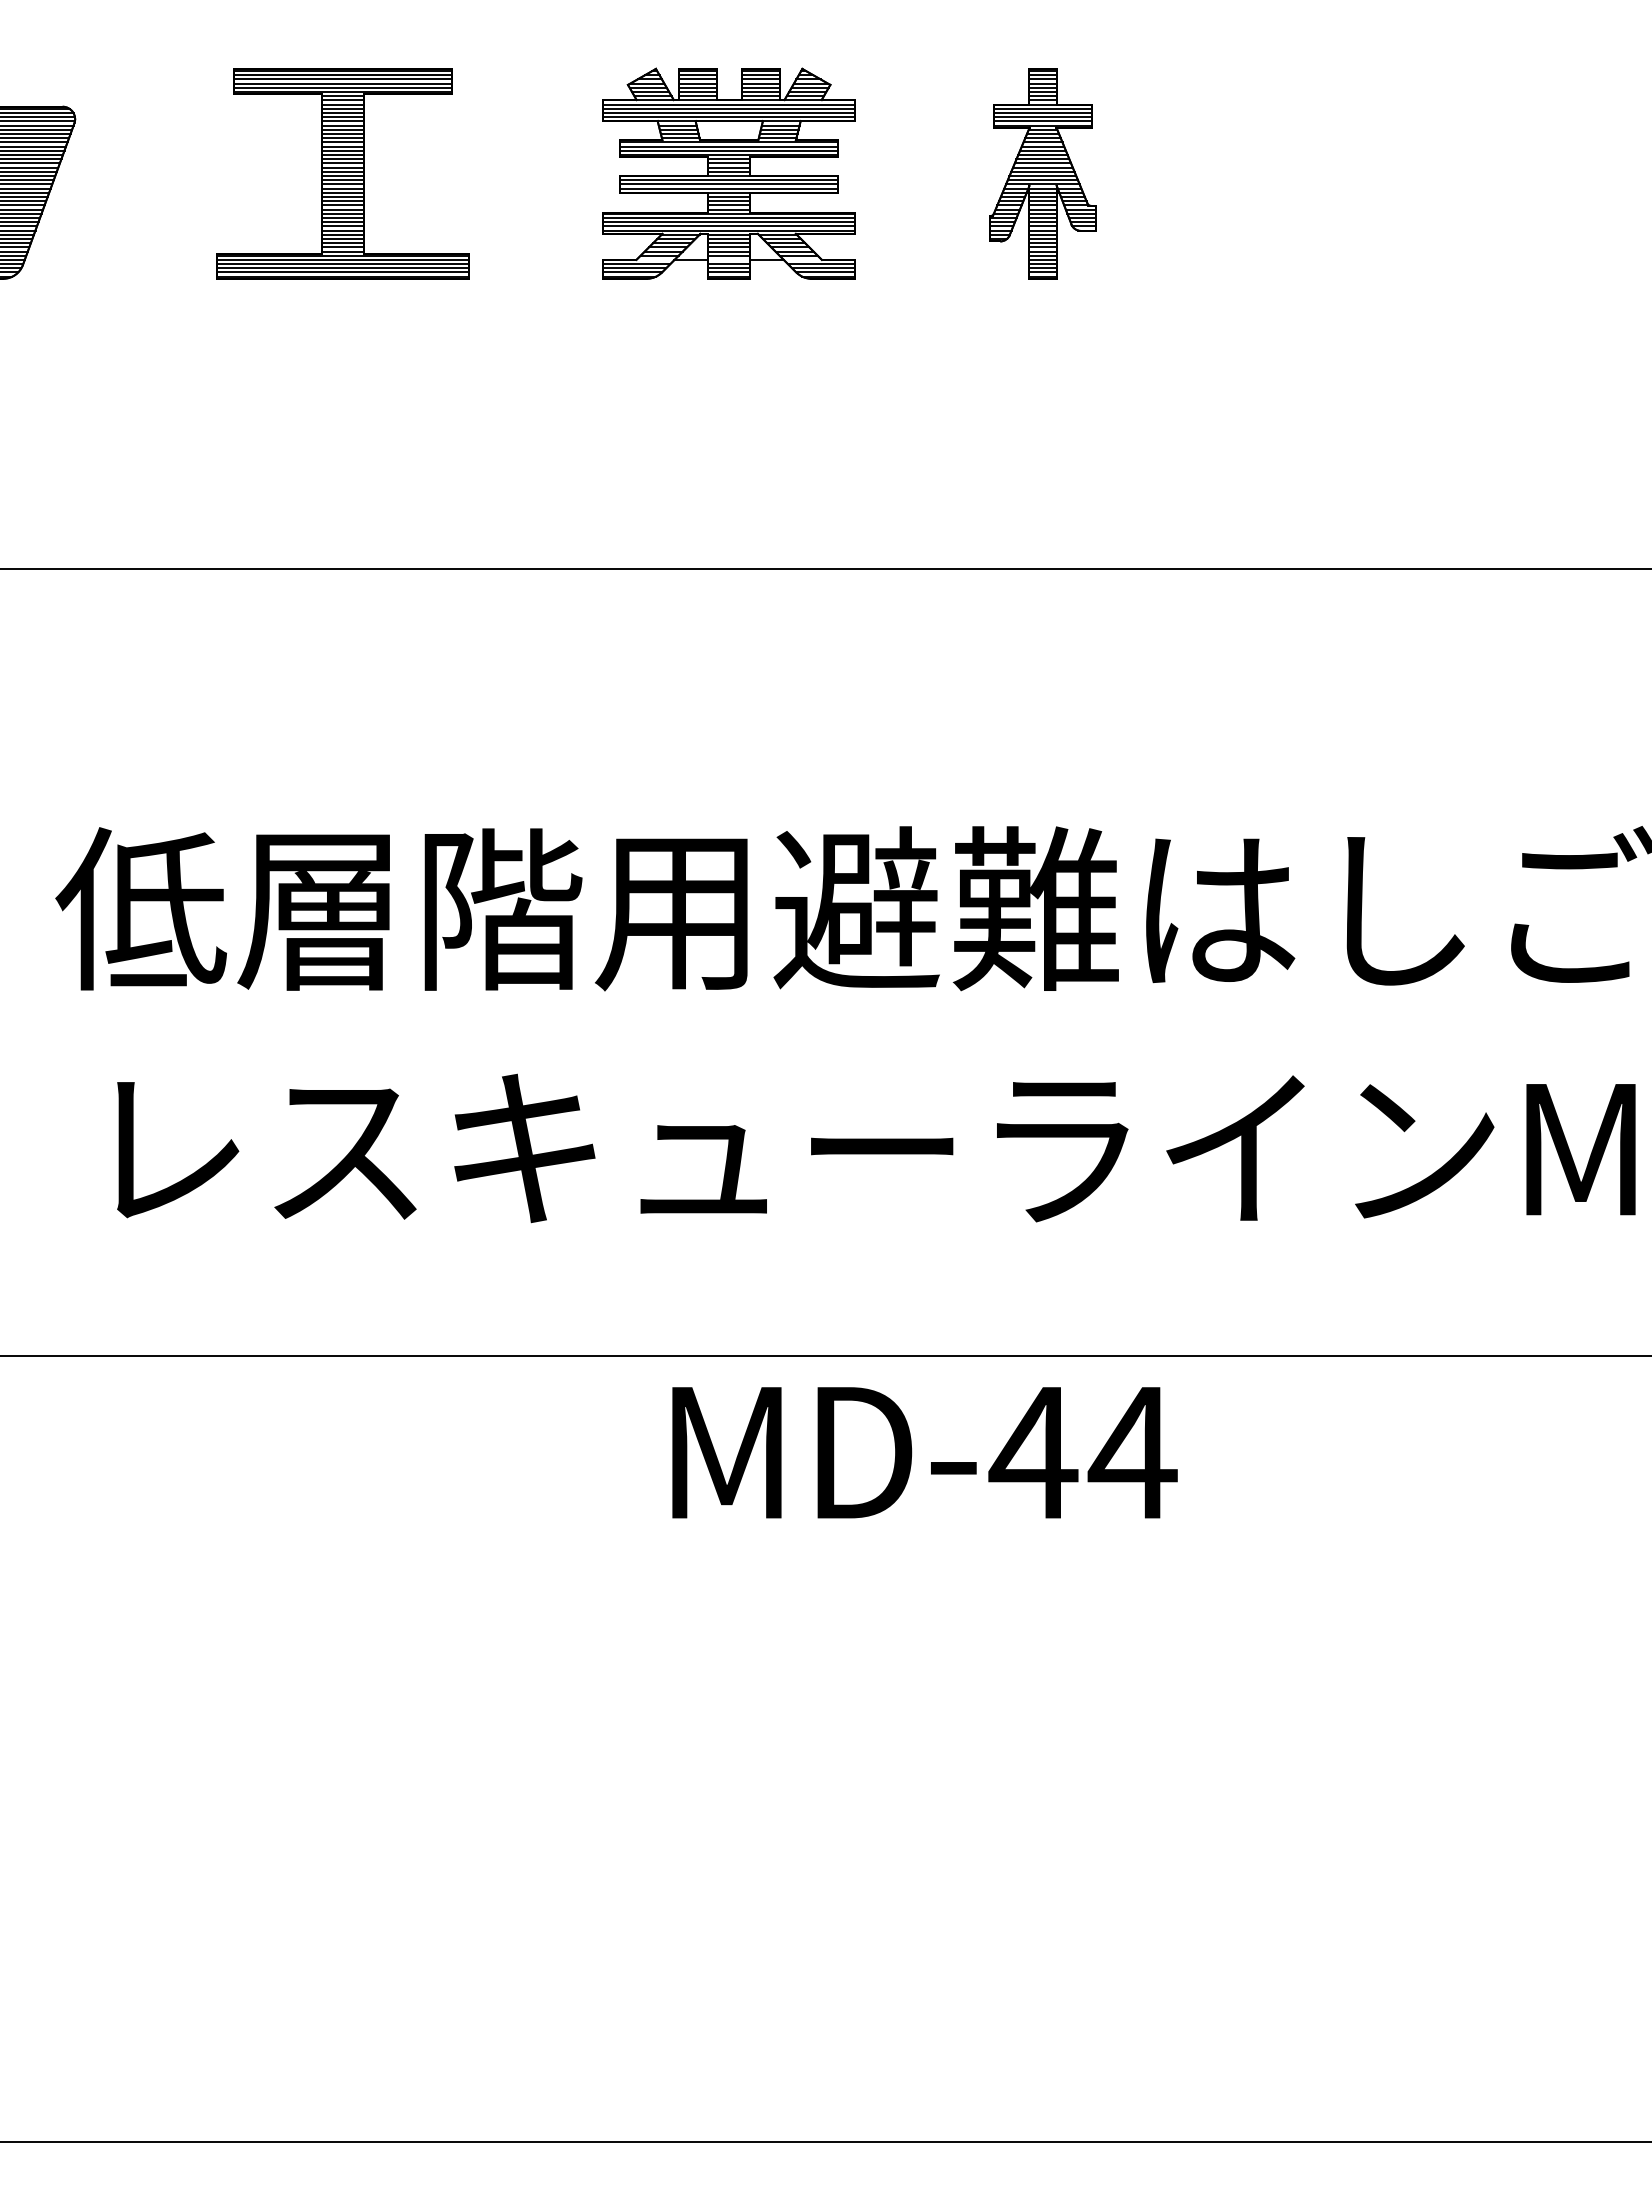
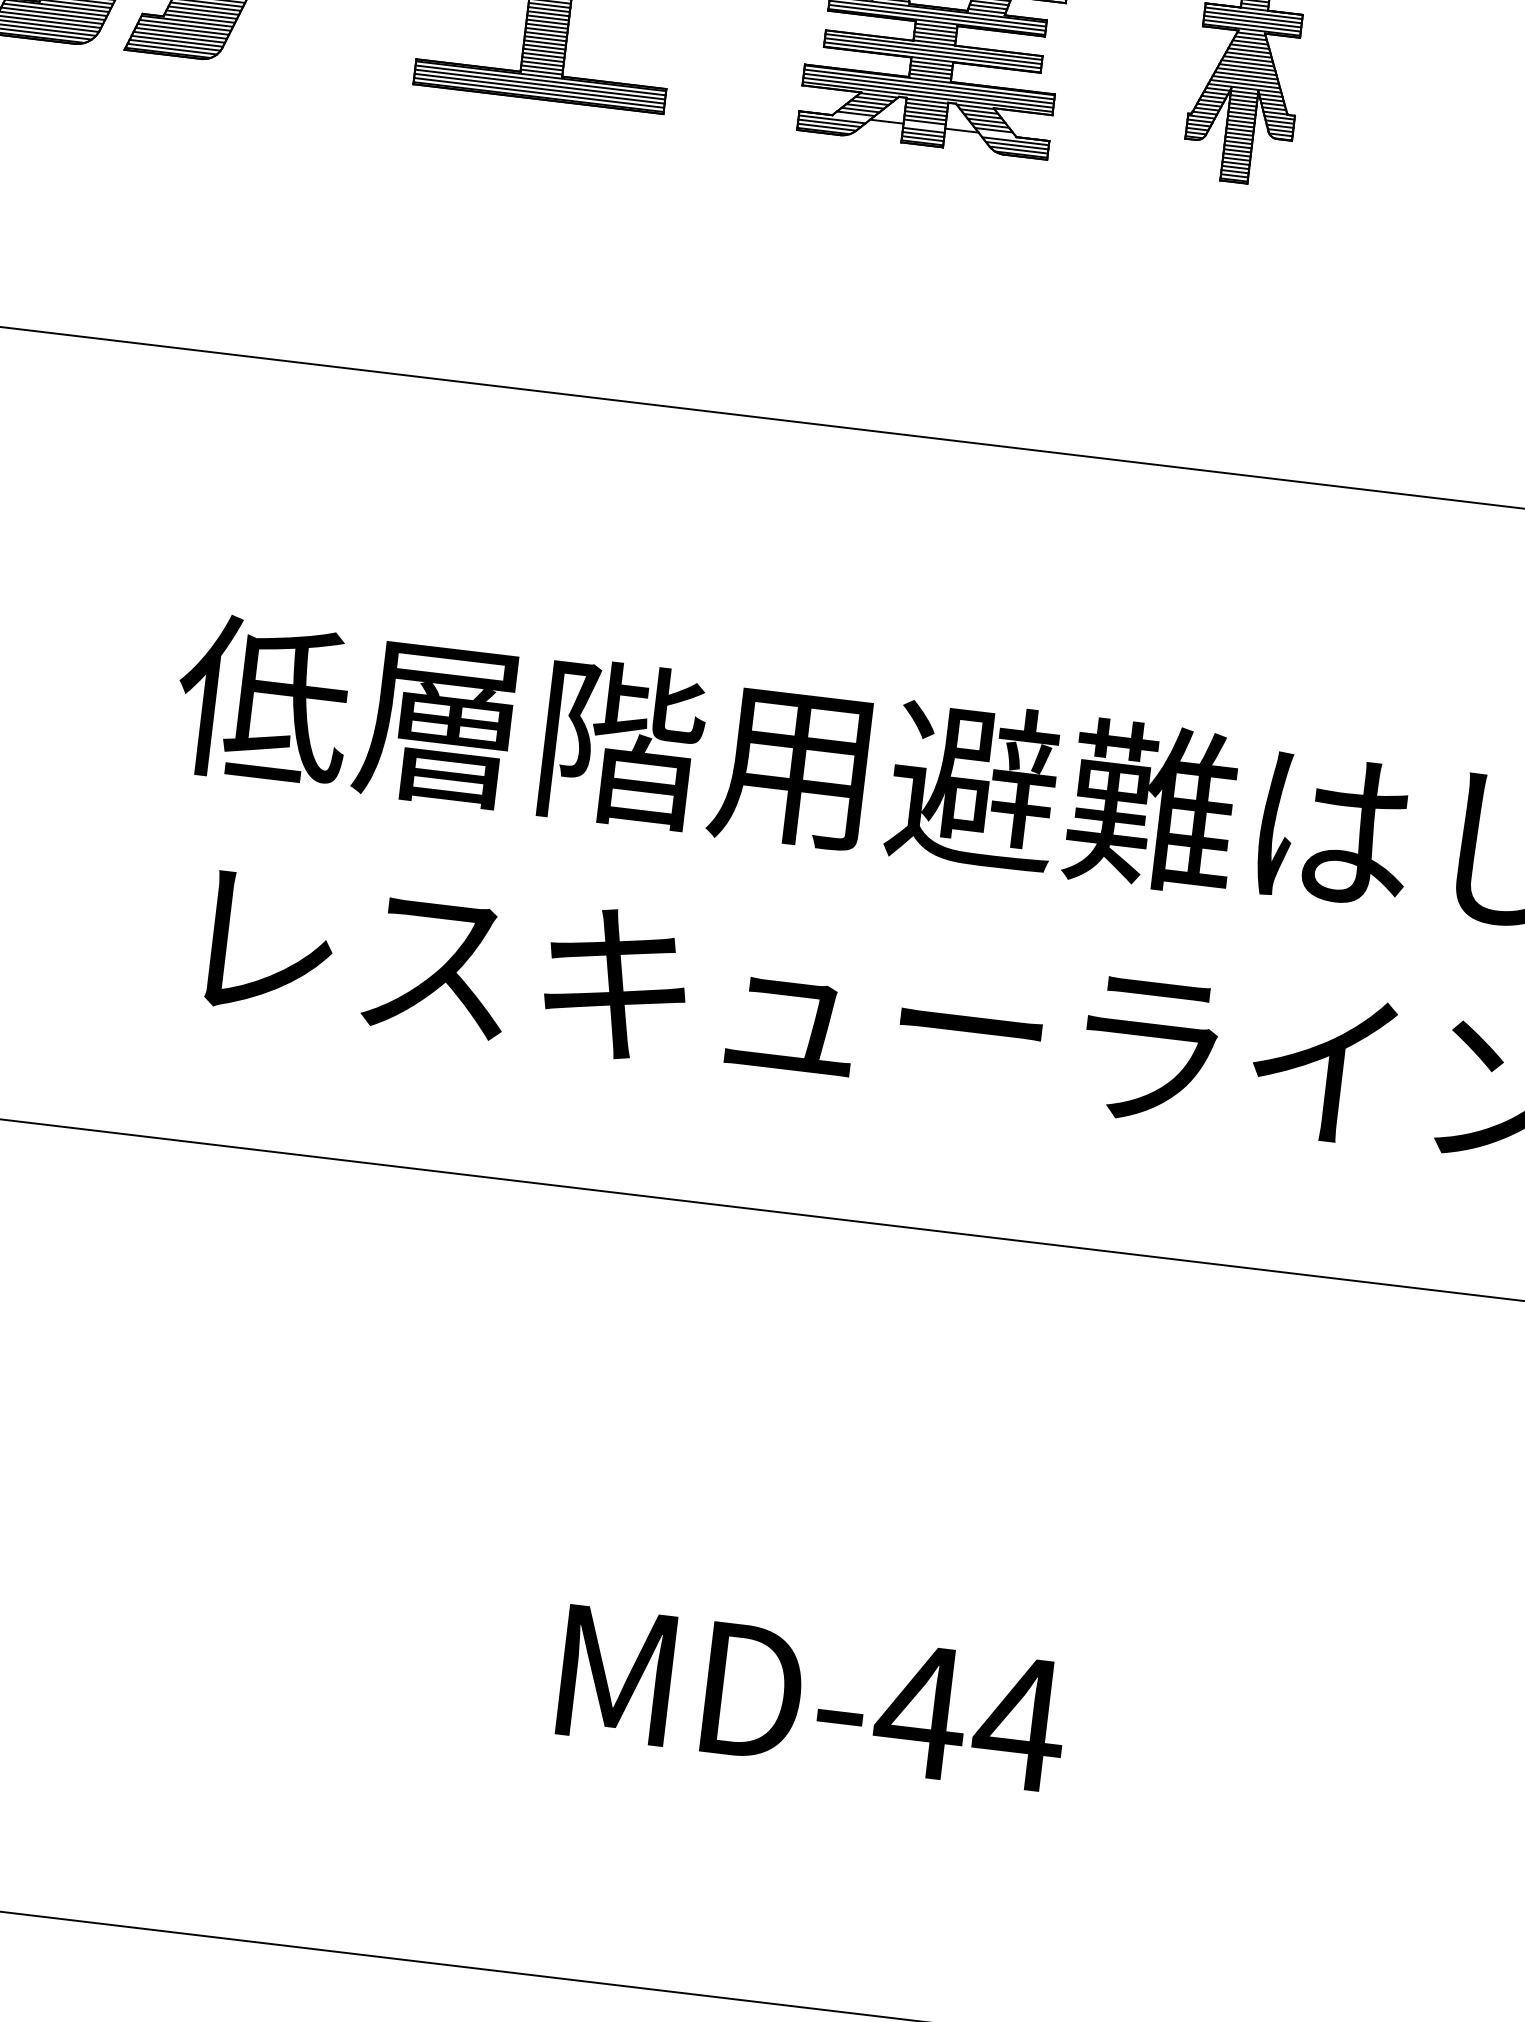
text: (924, 1452) -> (812, 1698), moved

